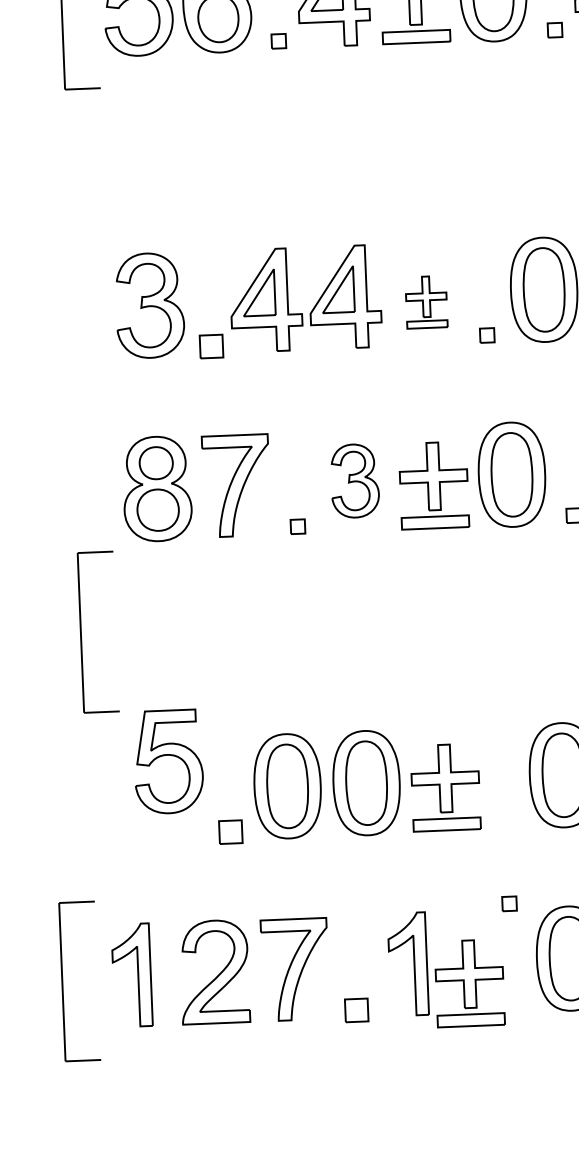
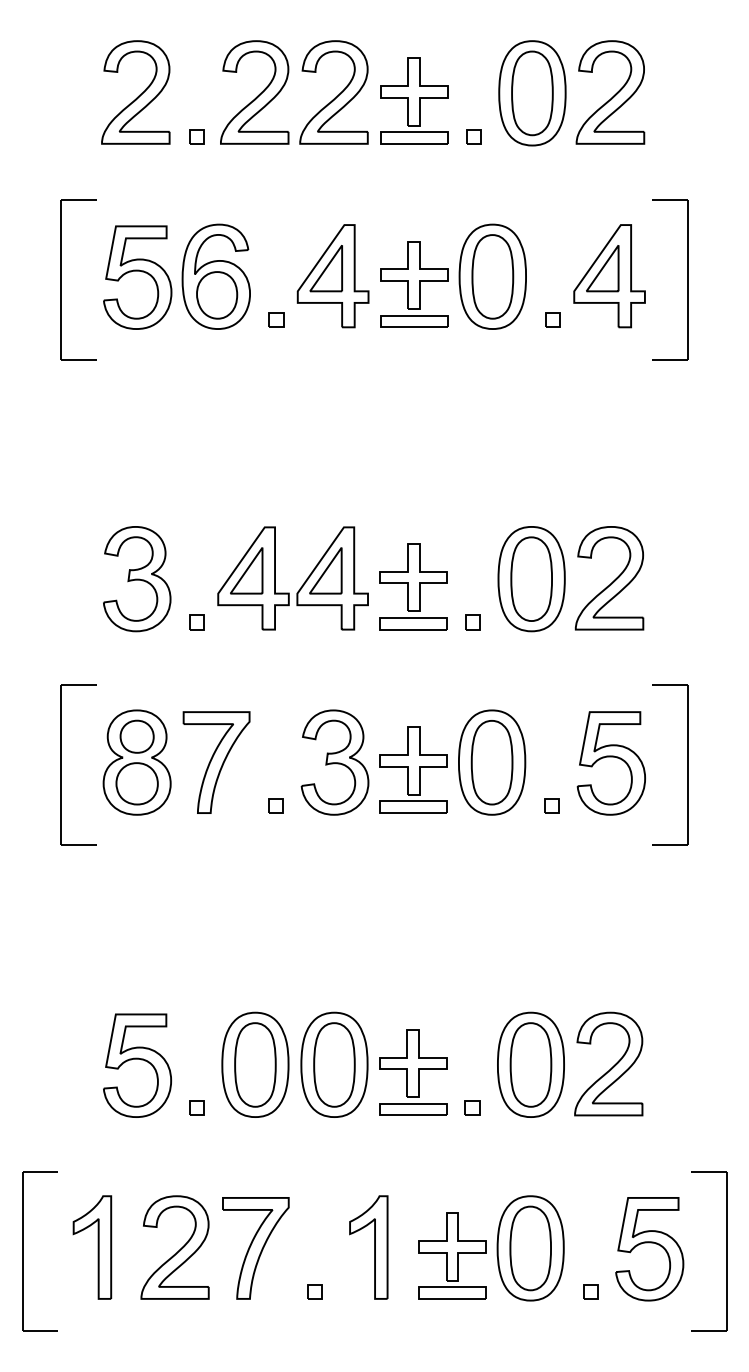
part: (426, 301) -> (413, 586), size x1.67
part: (210, 346) -> (196, 622), size x0.62
part: (354, 480) -> (334, 762), size x1.43
part: (81, 632) -> (61, 764), moved
part: (168, 761) -> (137, 1065), moved
part: (230, 831) -> (196, 1107), size x0.62
part: (509, 903) -> (472, 1107), moved
part: (469, 982) -> (452, 1255), moved
part: (355, 1010) -> (314, 1291), size x0.62

